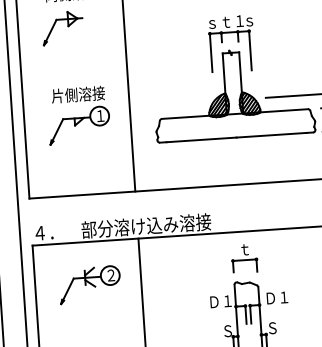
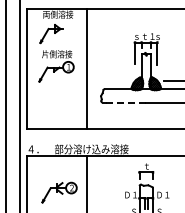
part: (78, 116) -> (56, 66), moved
line: (201, 139) -> (126, 102), solid -> dashed
part: (89, 284) -> (59, 192), moved

